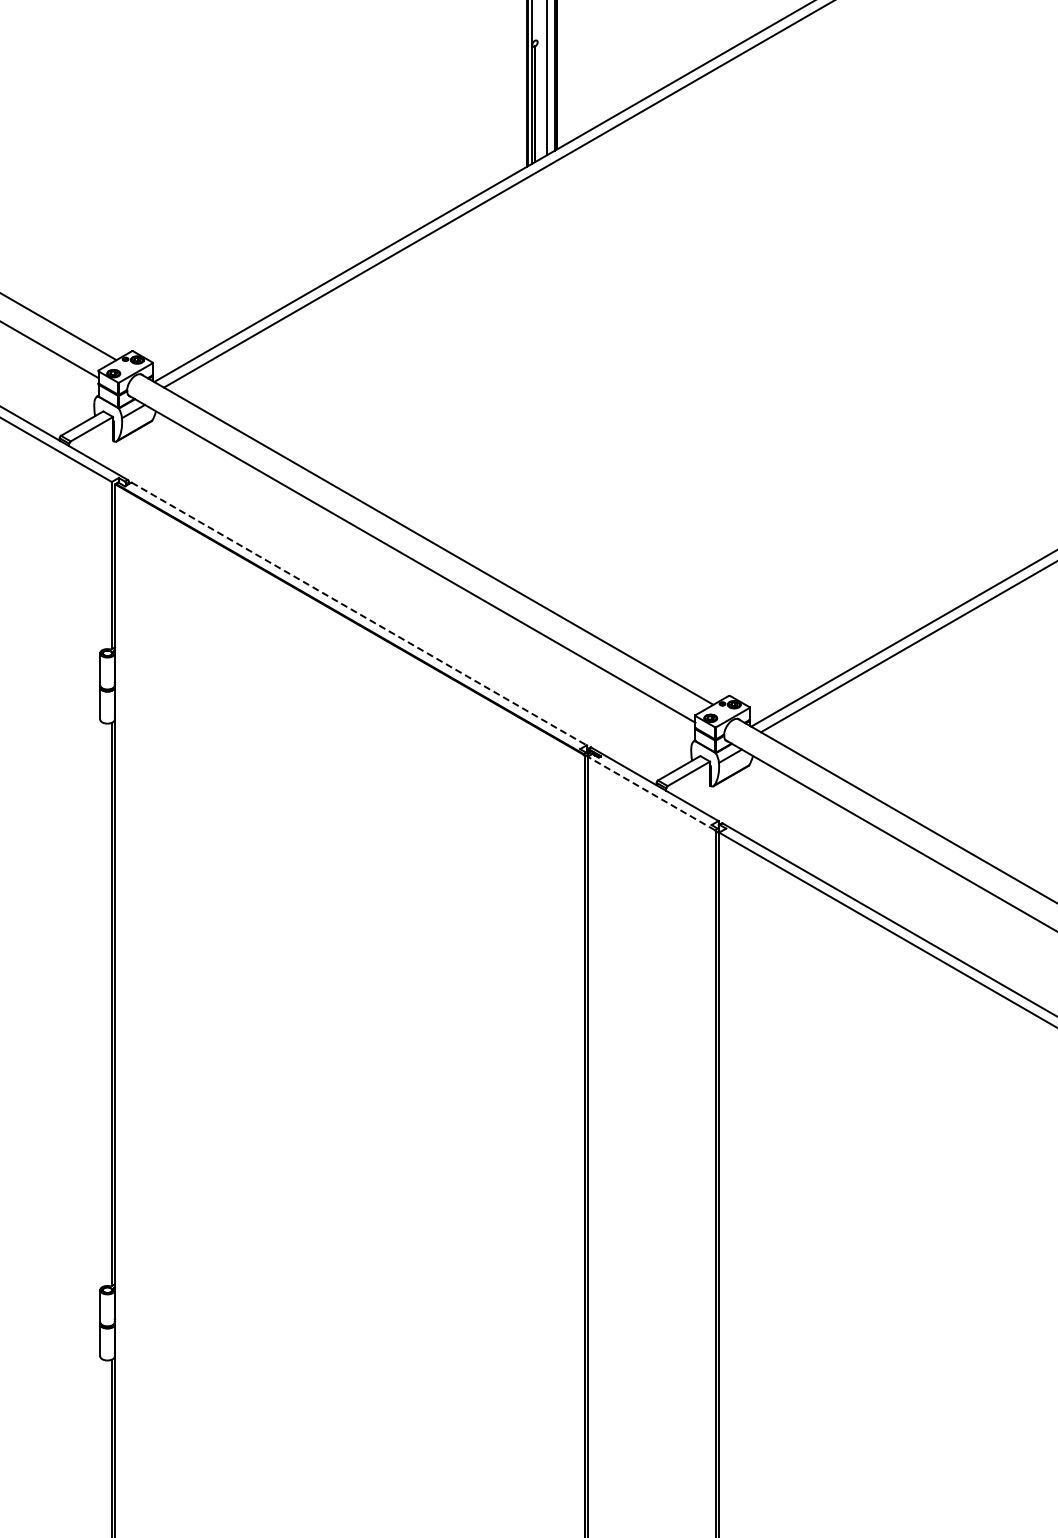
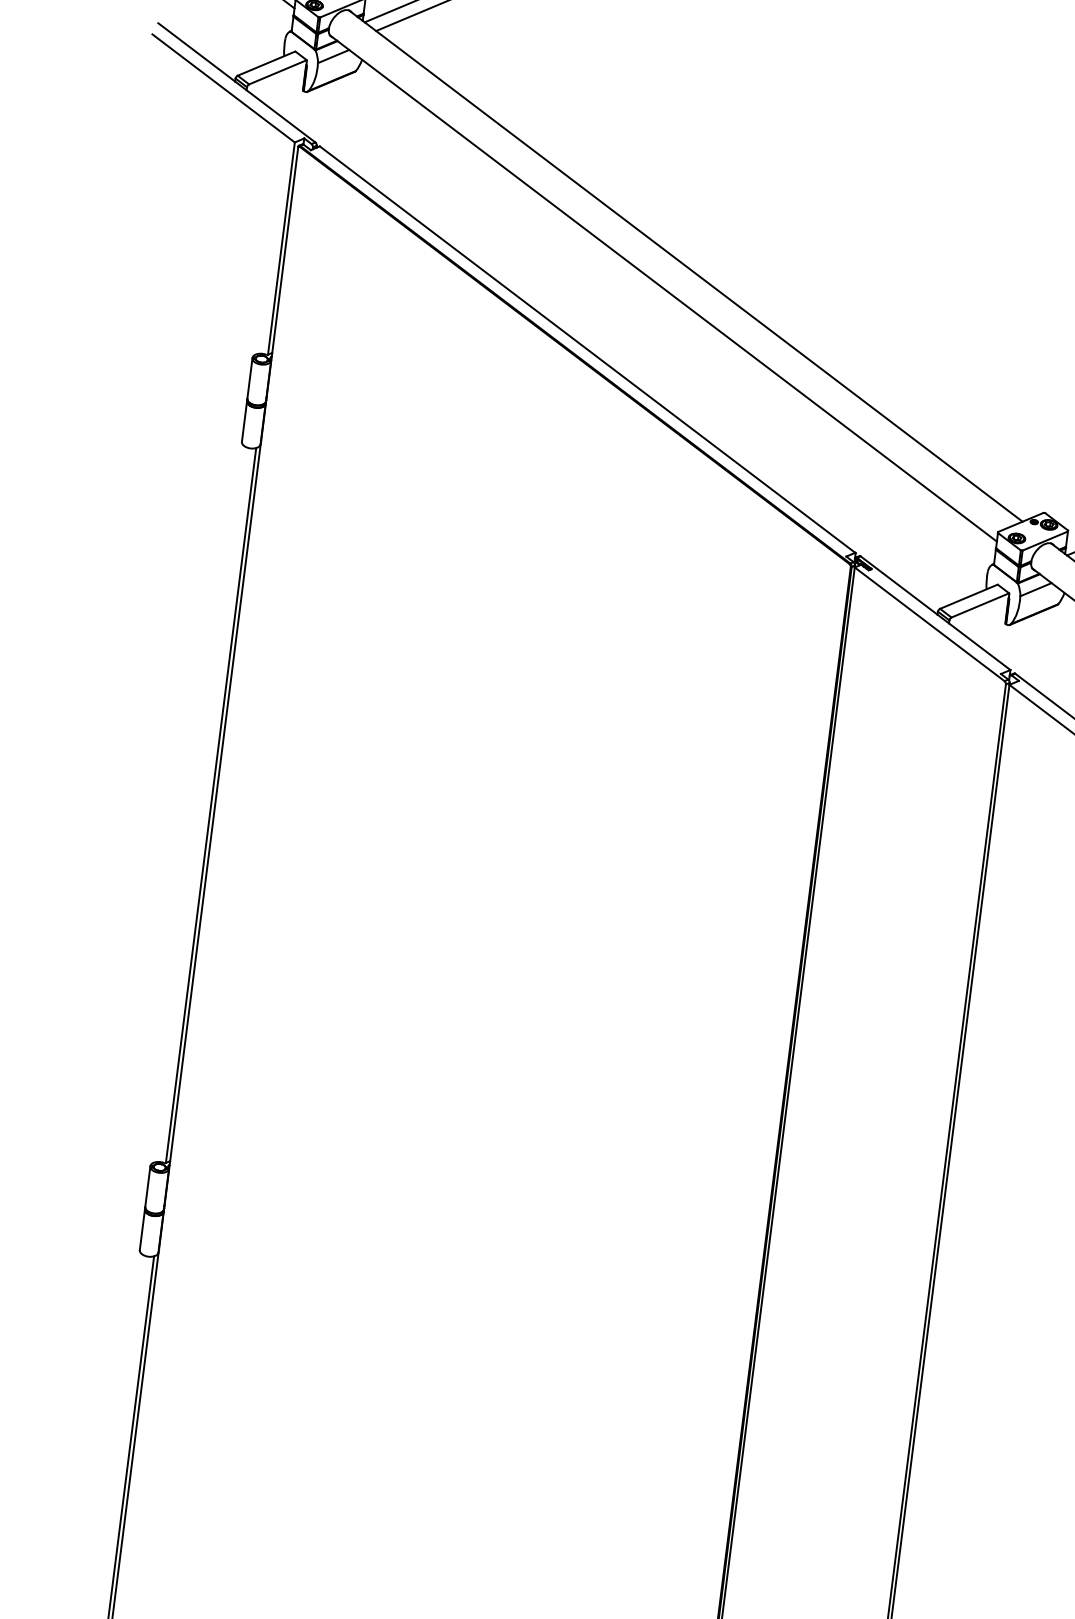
line: (359, 613) -> (588, 349), dashed -> solid
line: (650, 793) -> (928, 624), dashed -> solid

